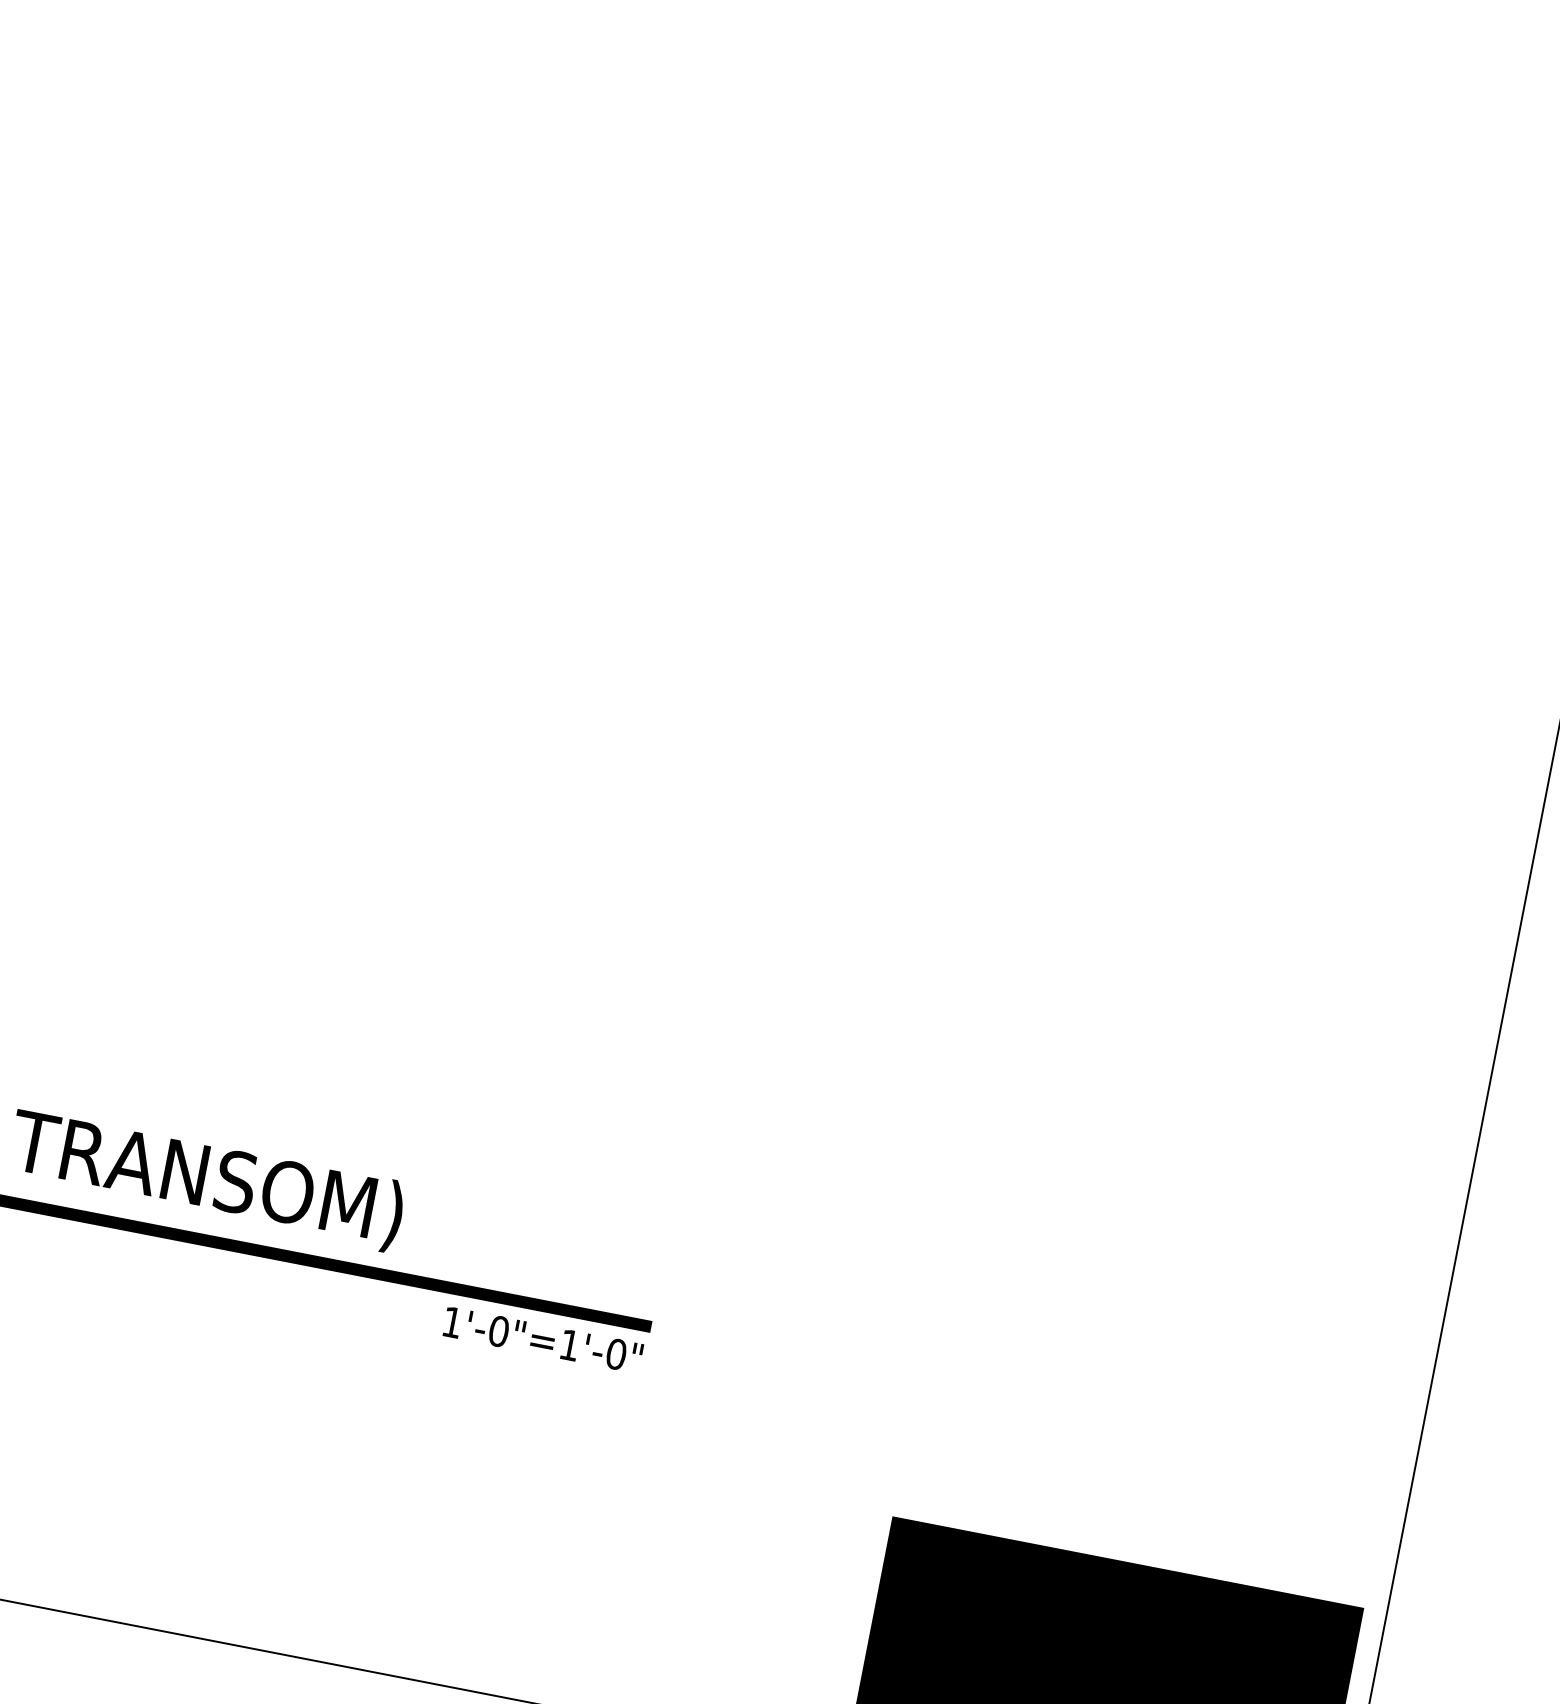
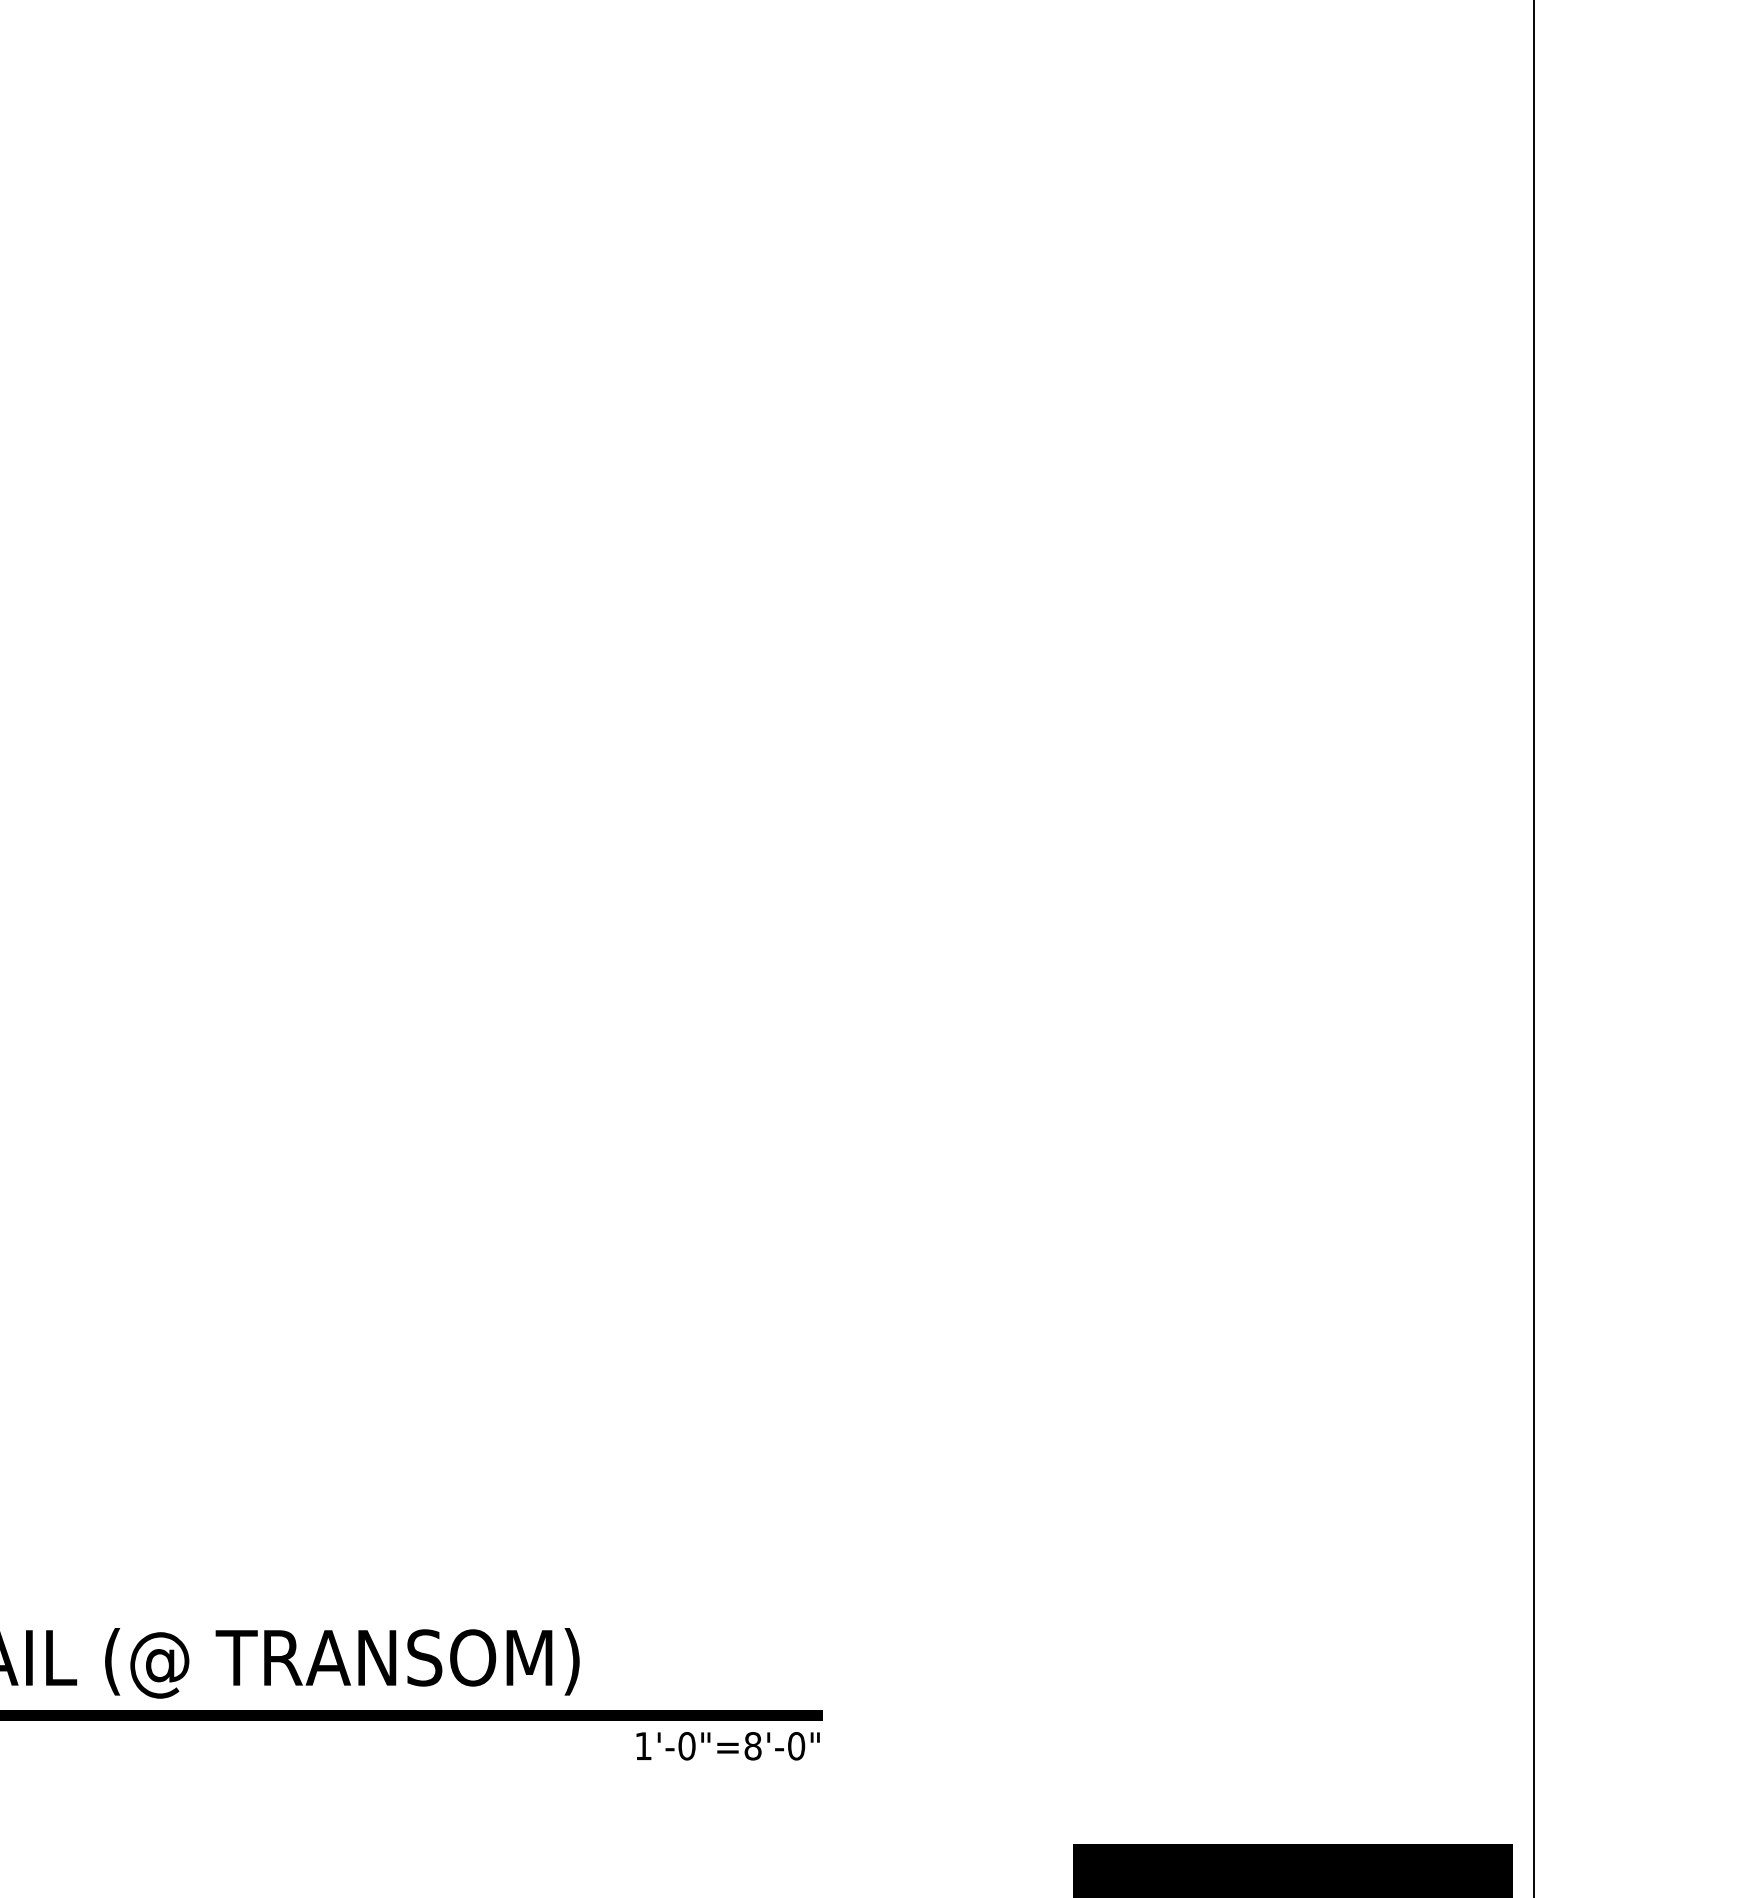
text: (569, 1345) -> (752, 1746), 1'-0"=1'-0" -> 1'-0"=8'-0"

